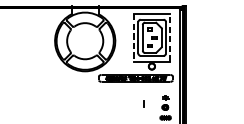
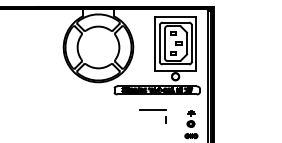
line: (170, 37) -> (196, 43), dashed -> solid
line: (133, 38) -> (154, 44), dashed -> solid
line: (131, 94) -> (152, 109), added

